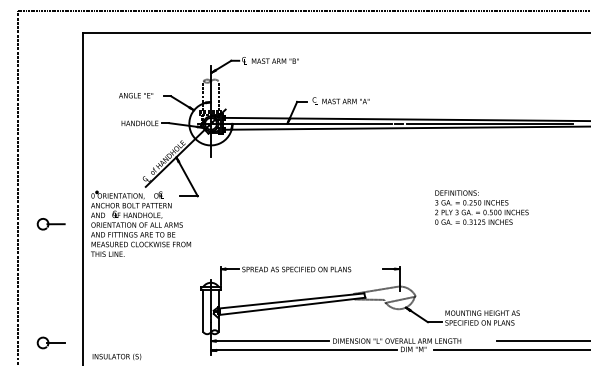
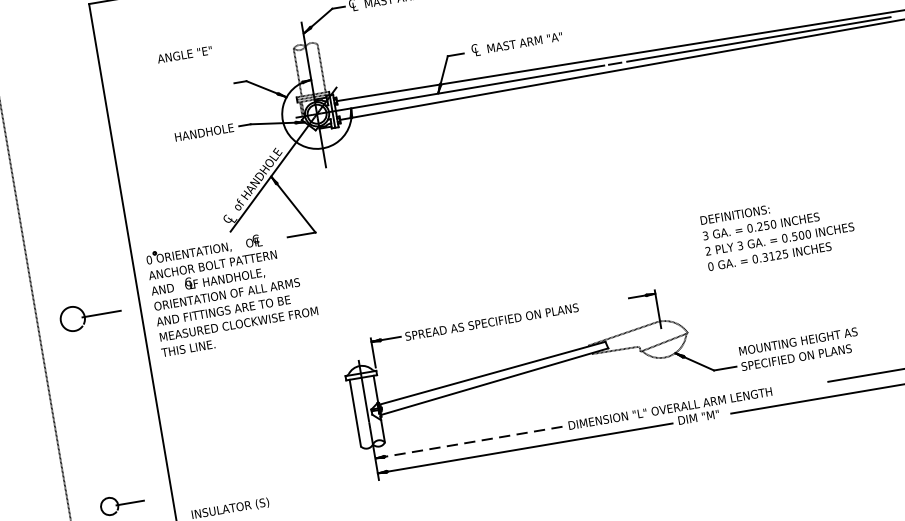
text: (136, 95) -> (185, 54), moved
text: (481, 207) -> (777, 231), moved
part: (50, 224) -> (89, 316), size x1.4
line: (269, 341) -> (468, 443), solid -> dashed

